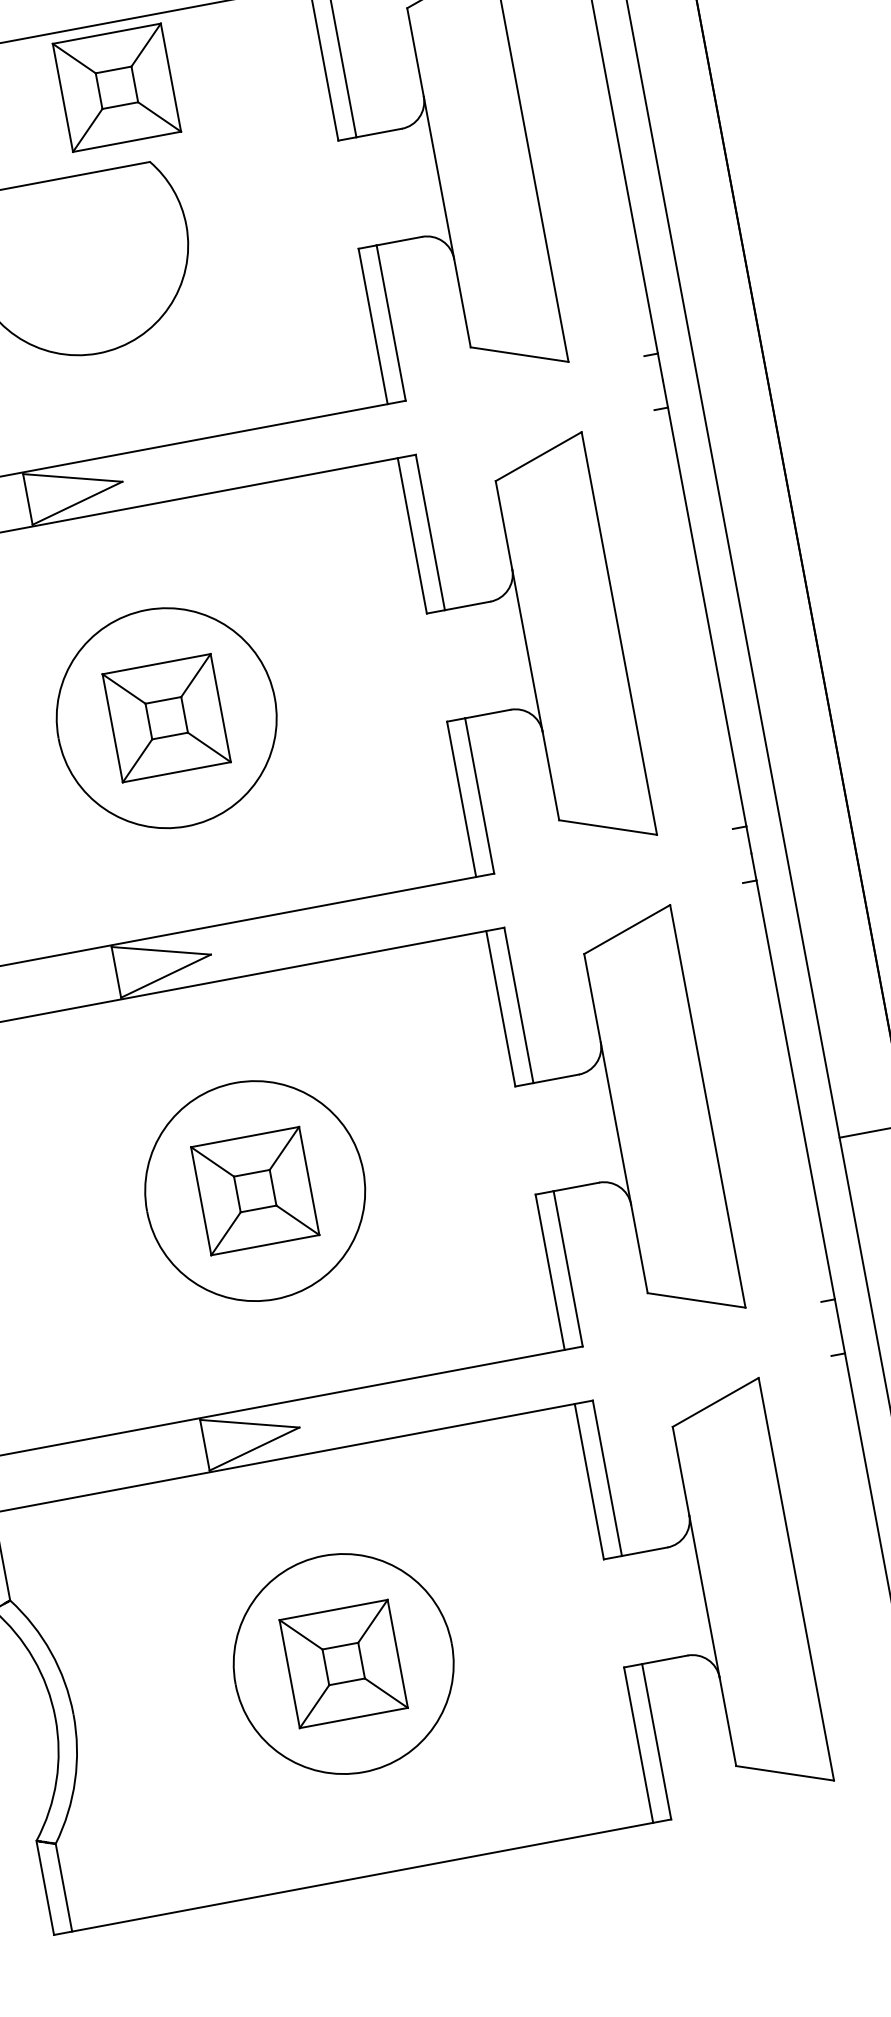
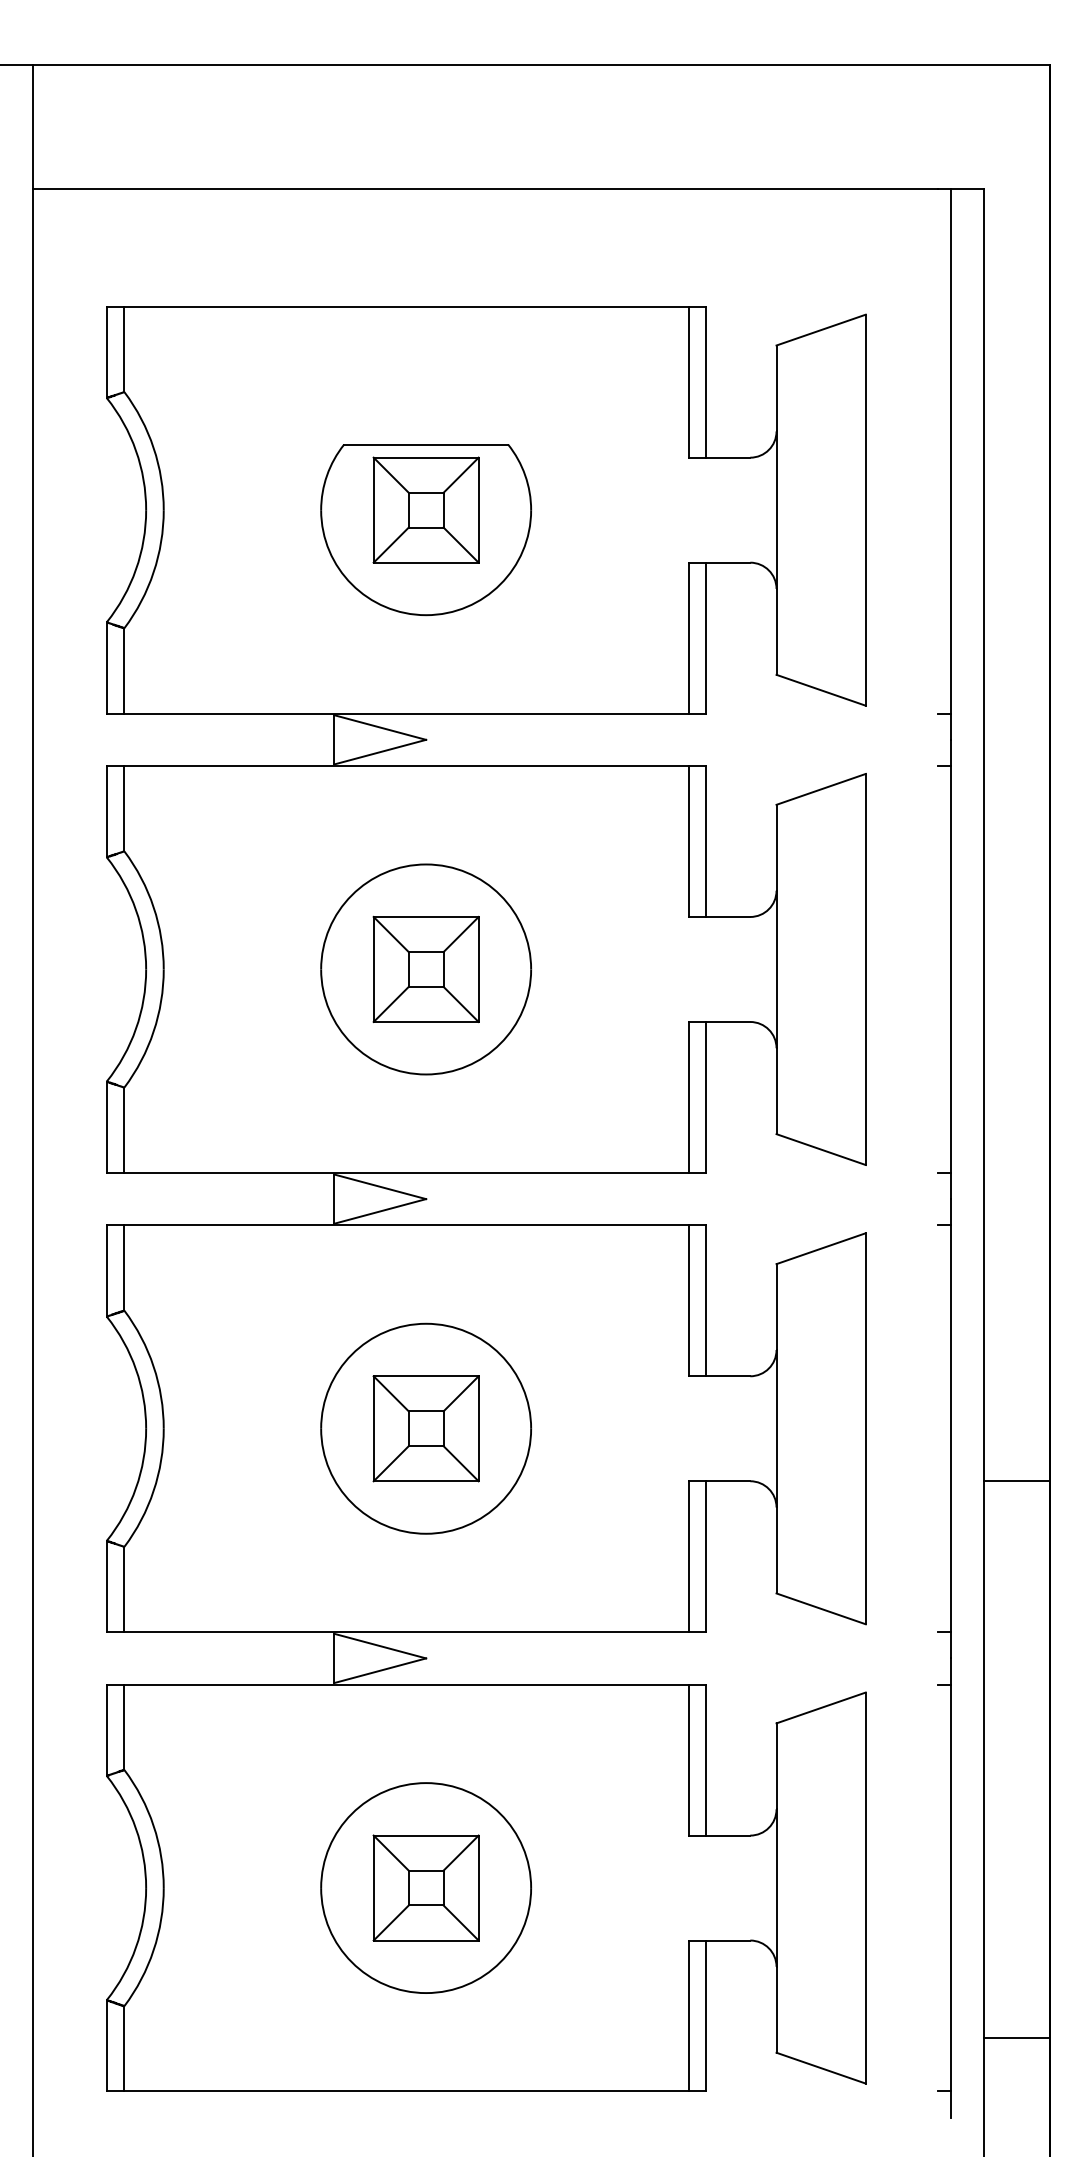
part: (116, 87) -> (425, 509), moved

